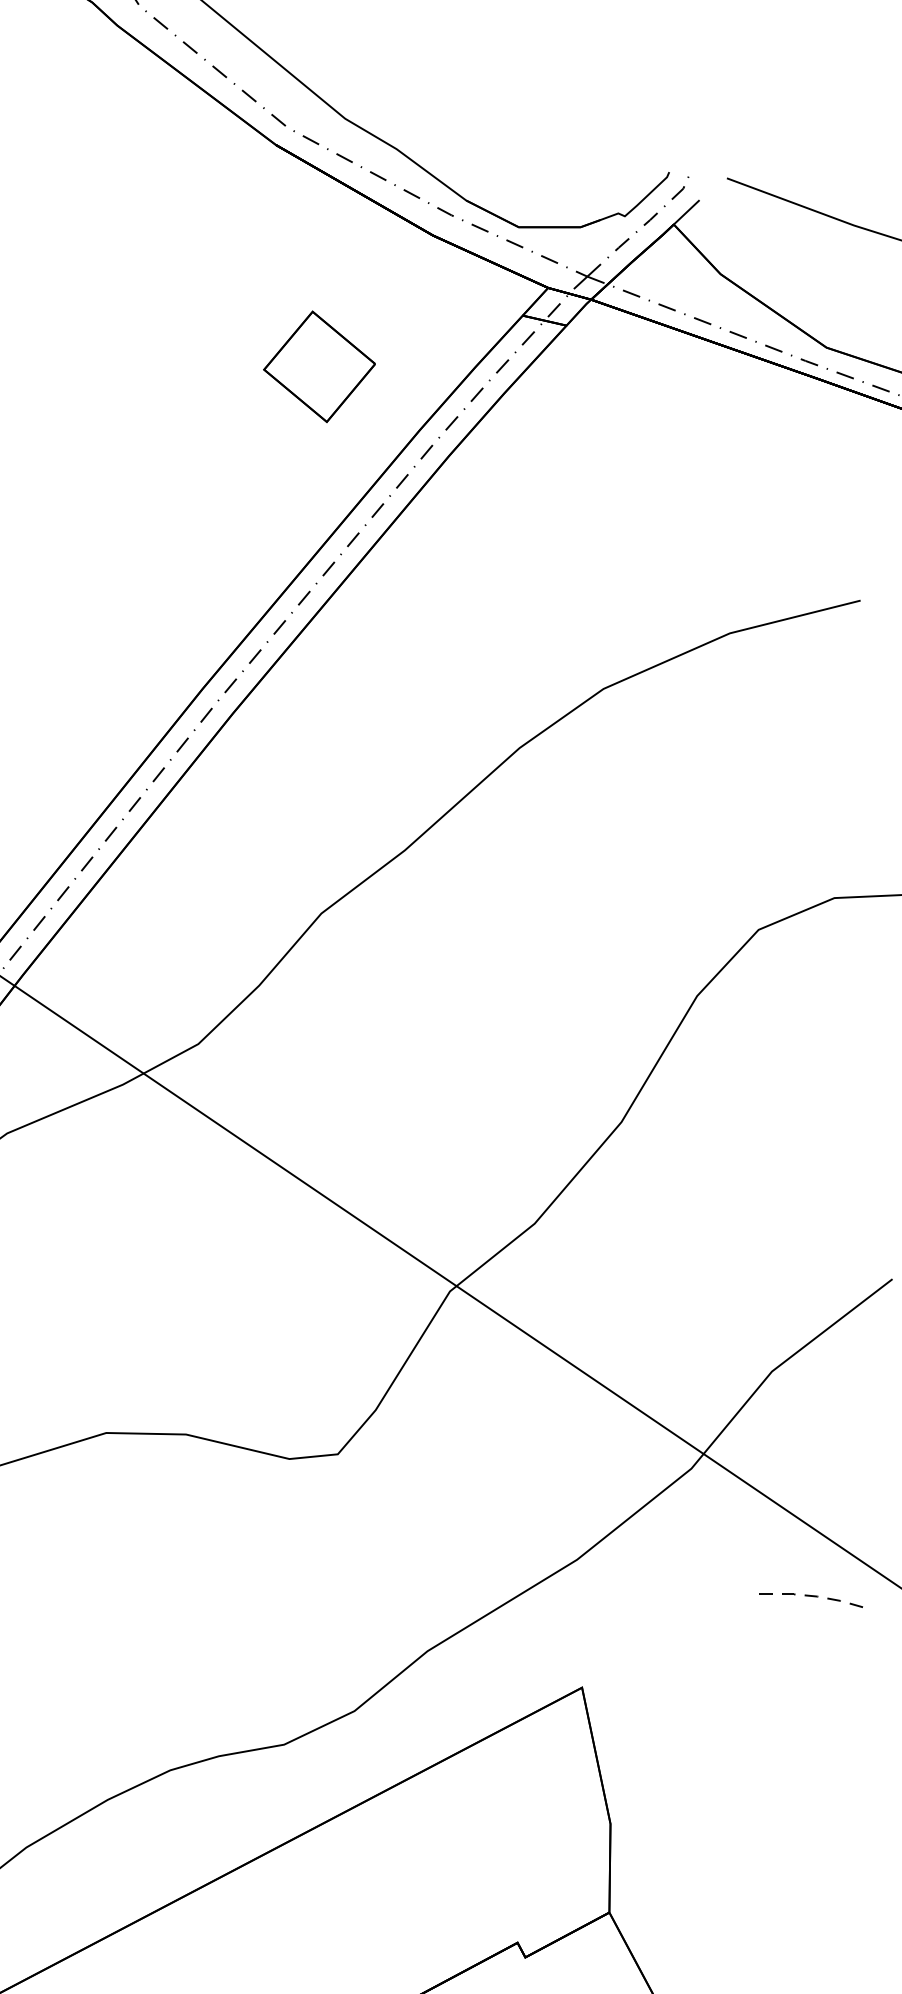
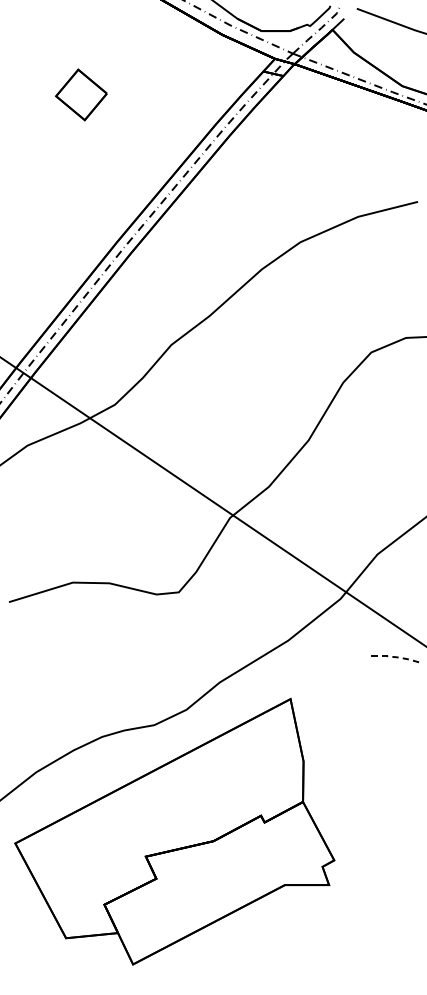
part: (319, 365) -> (81, 94), moved

